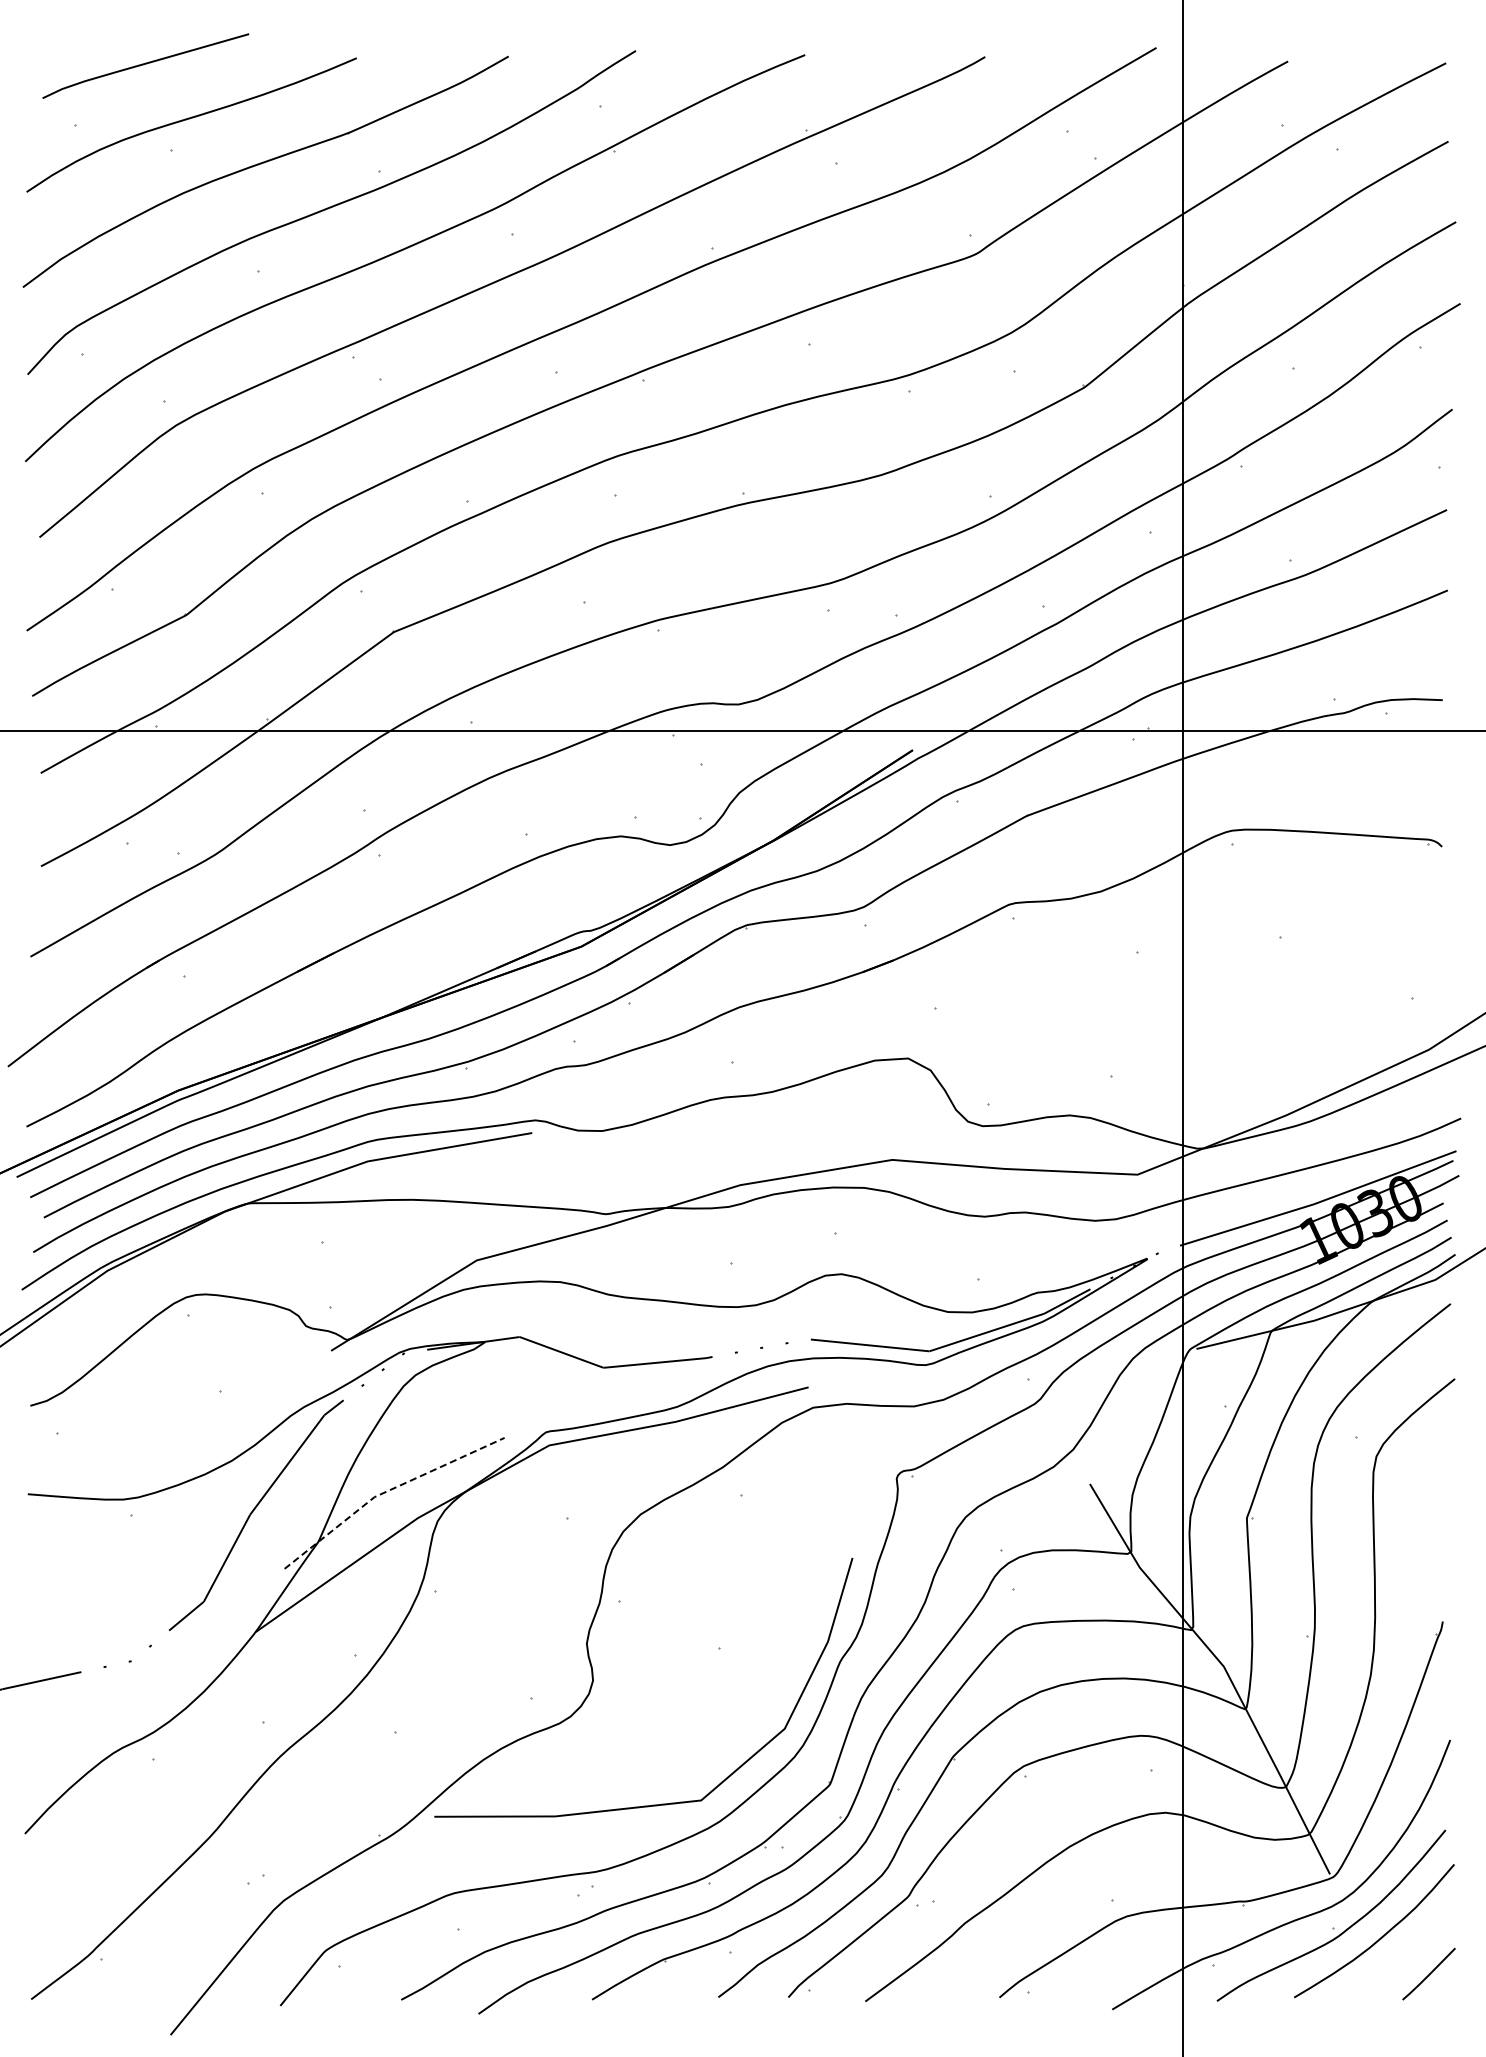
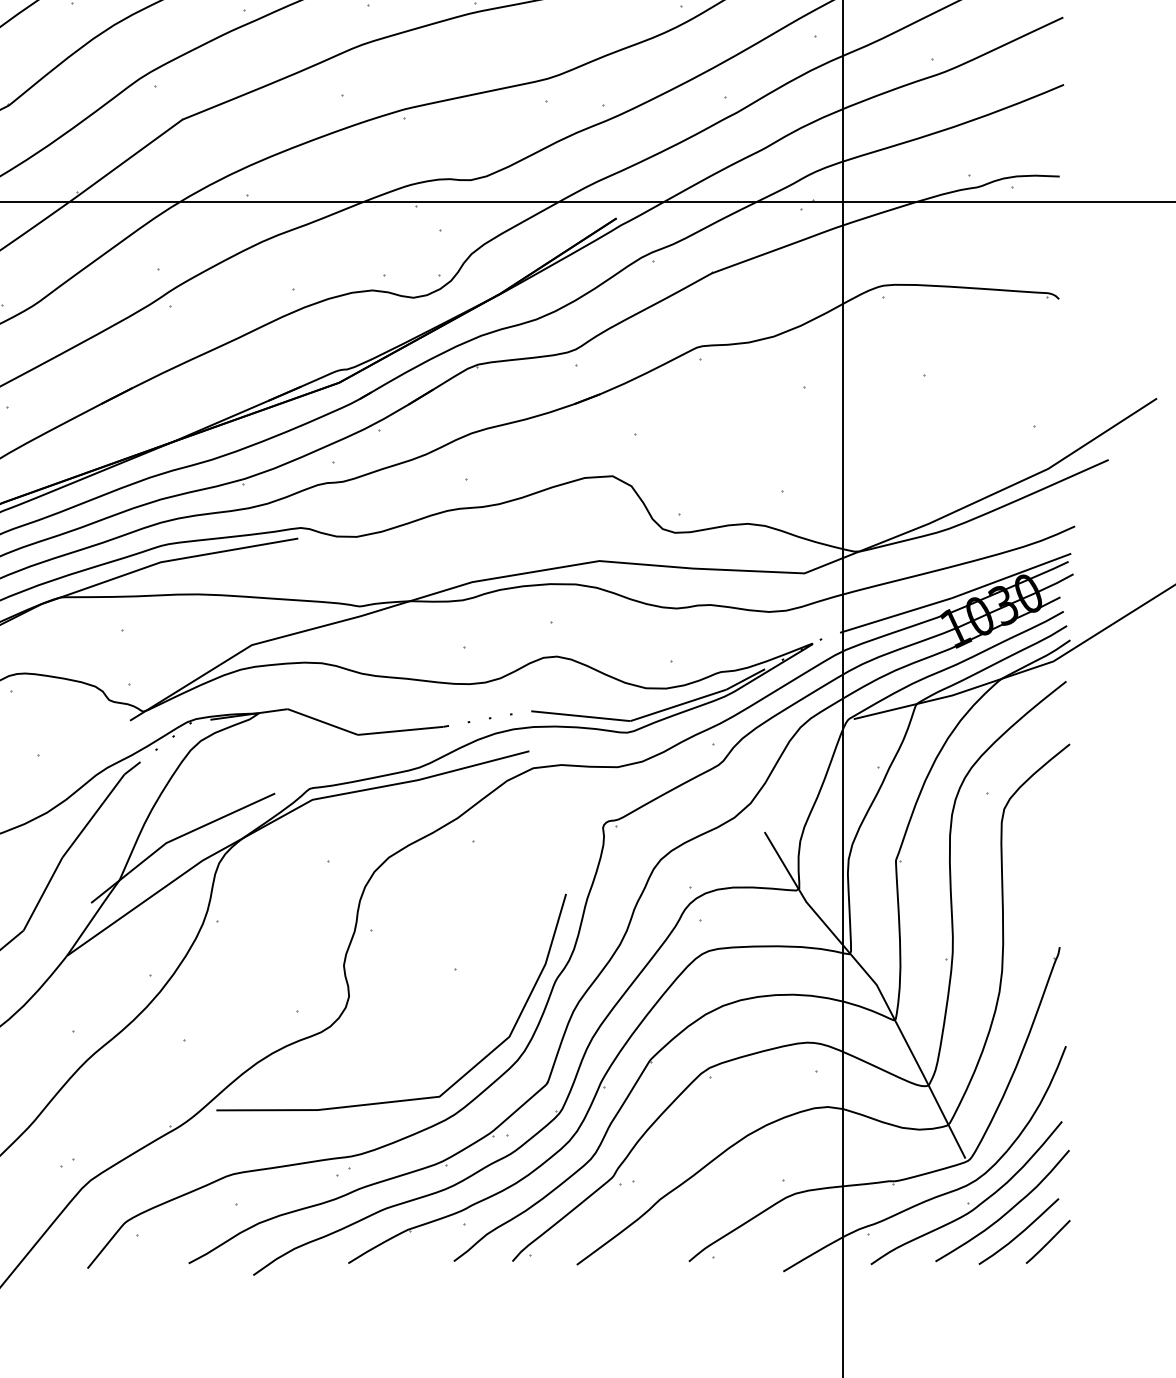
line: (387, 1491) -> (177, 838), dashed -> solid
curve: (1395, 1963) -> (1020, 1233), added

